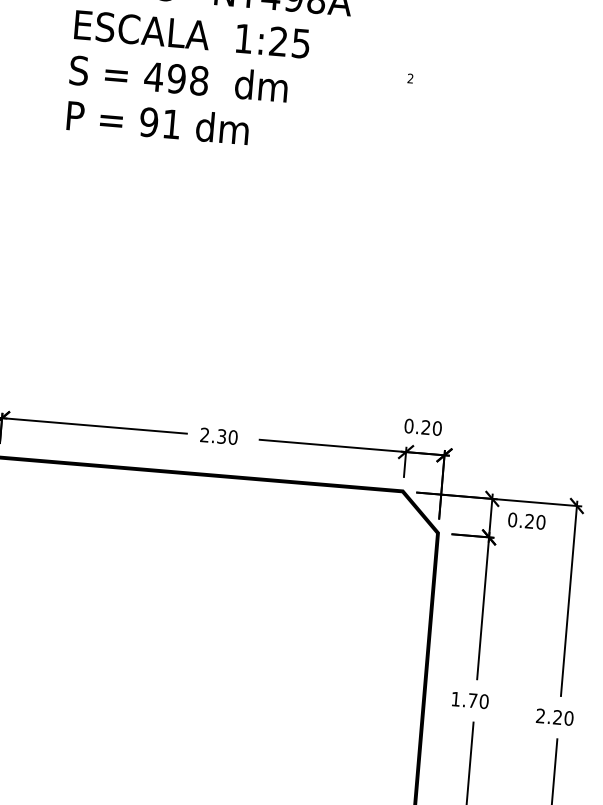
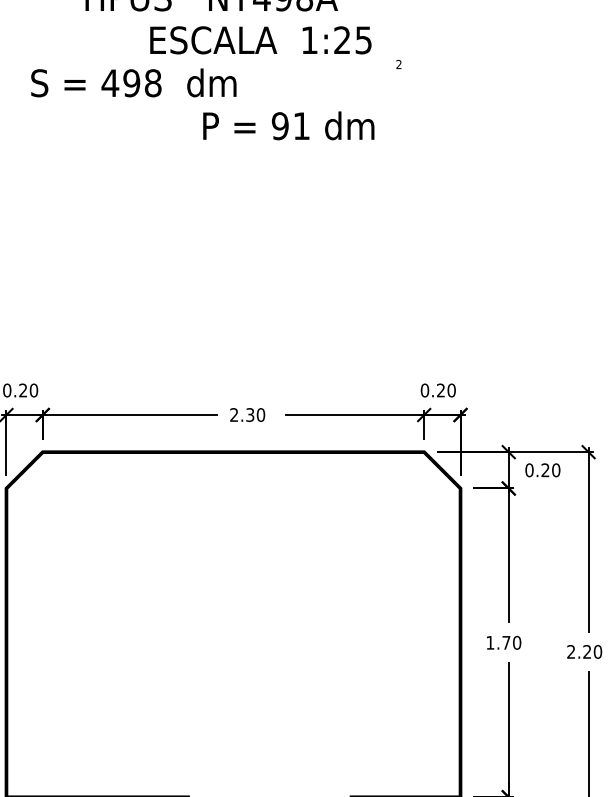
text: (191, 34) -> (260, 40), moved
text: (178, 78) -> (133, 82), moved
text: (157, 122) -> (288, 125), moved

